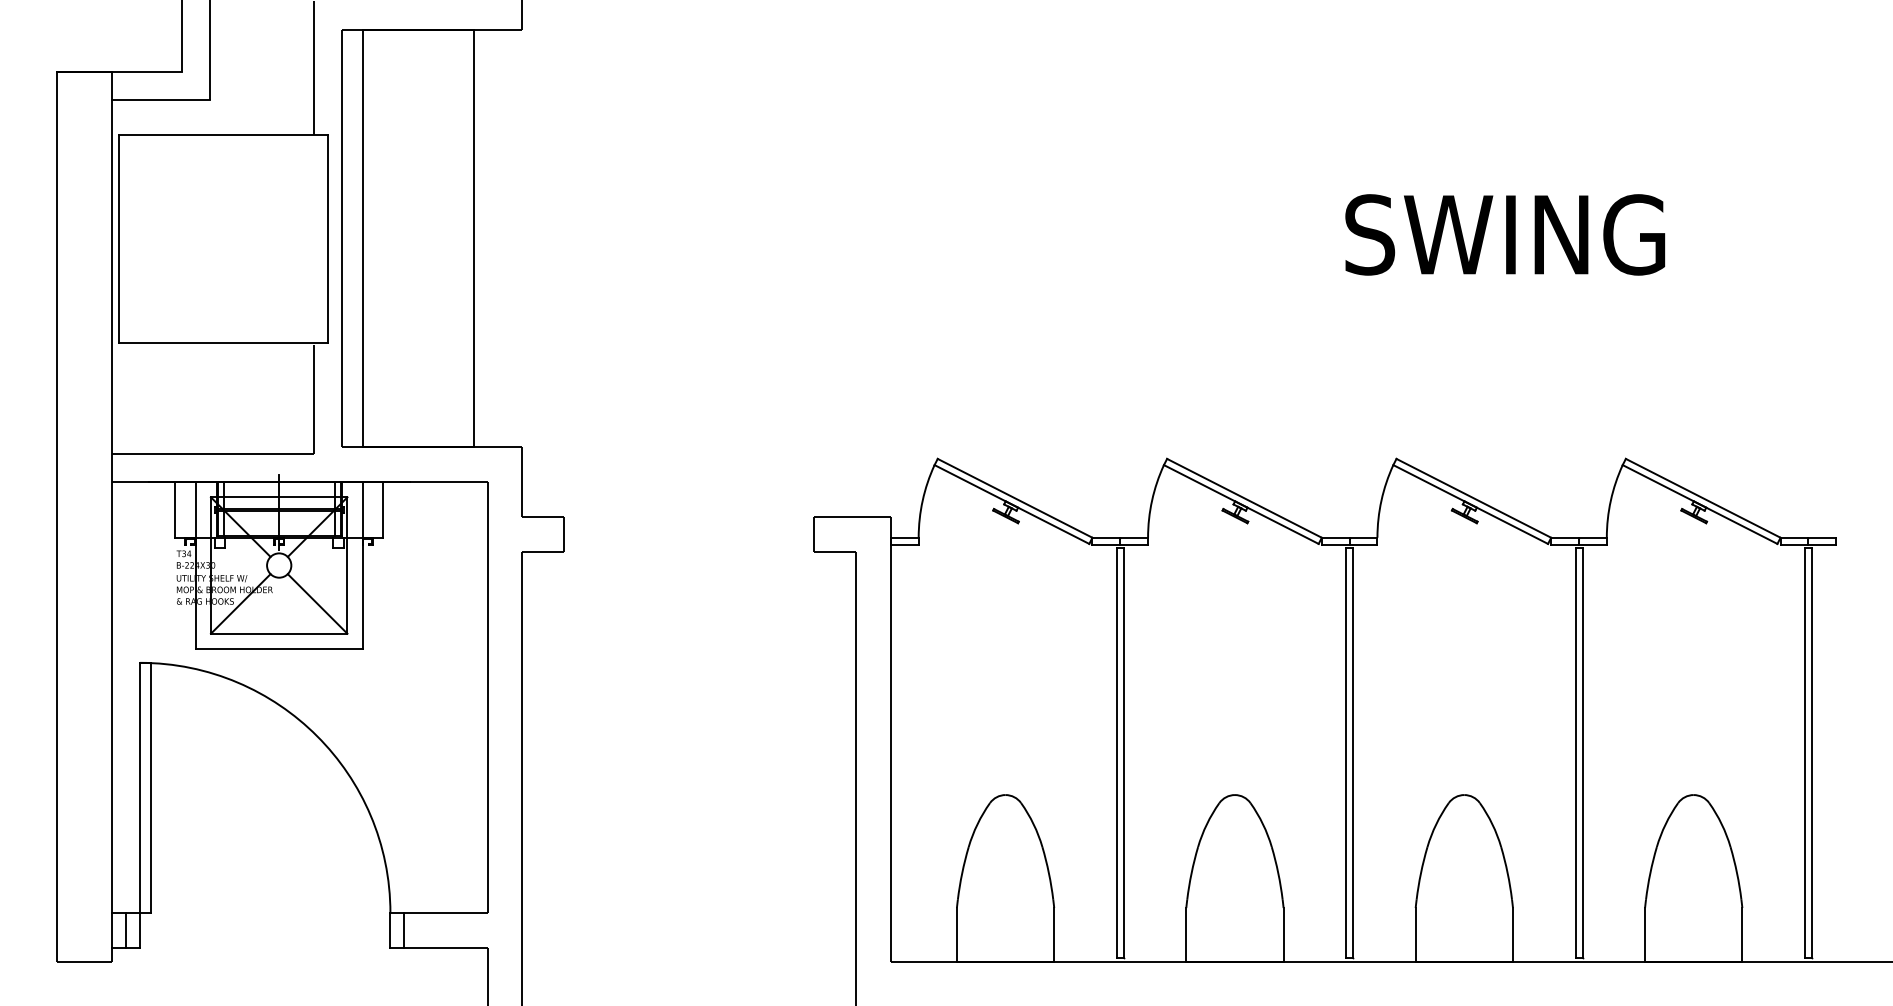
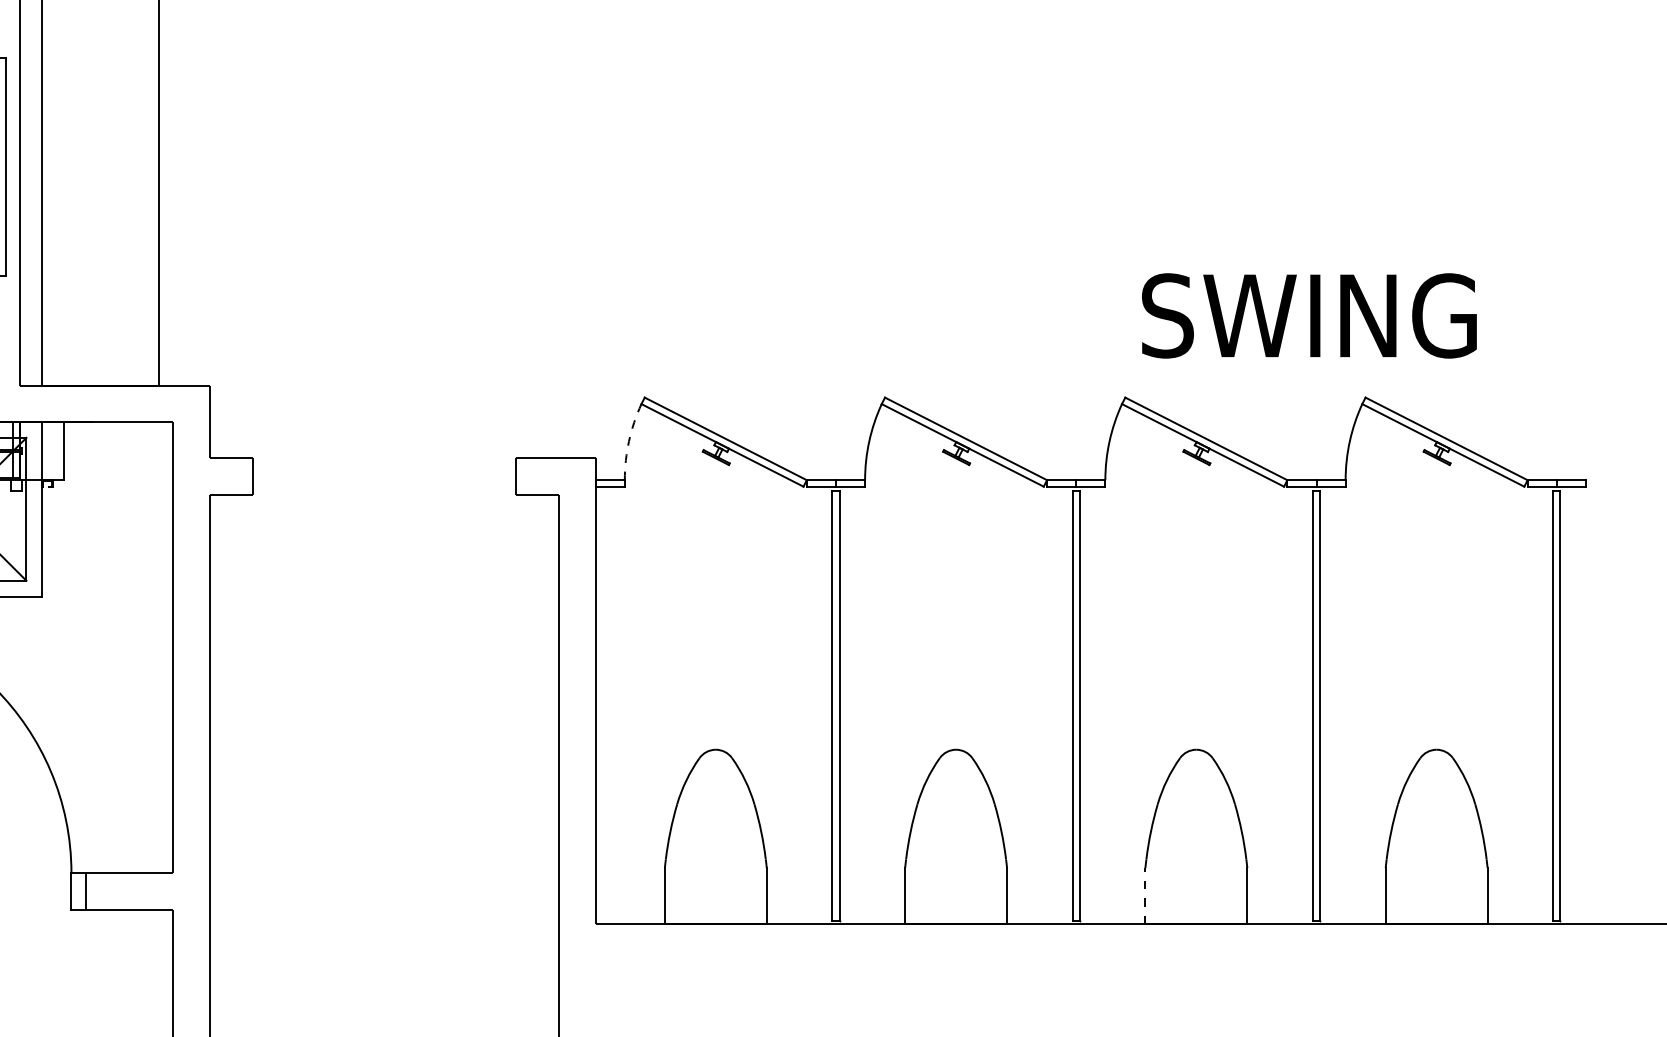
text: (1505, 234) -> (1309, 315), moved
arc: (922, 500) -> (628, 441), solid -> dashed
line: (1415, 934) -> (1145, 895), solid -> dashed

